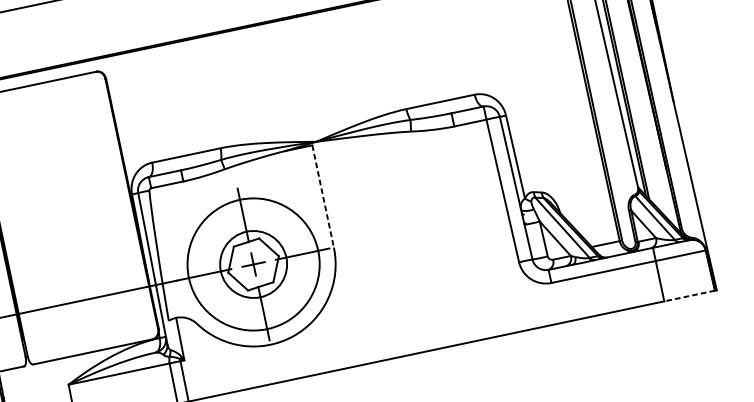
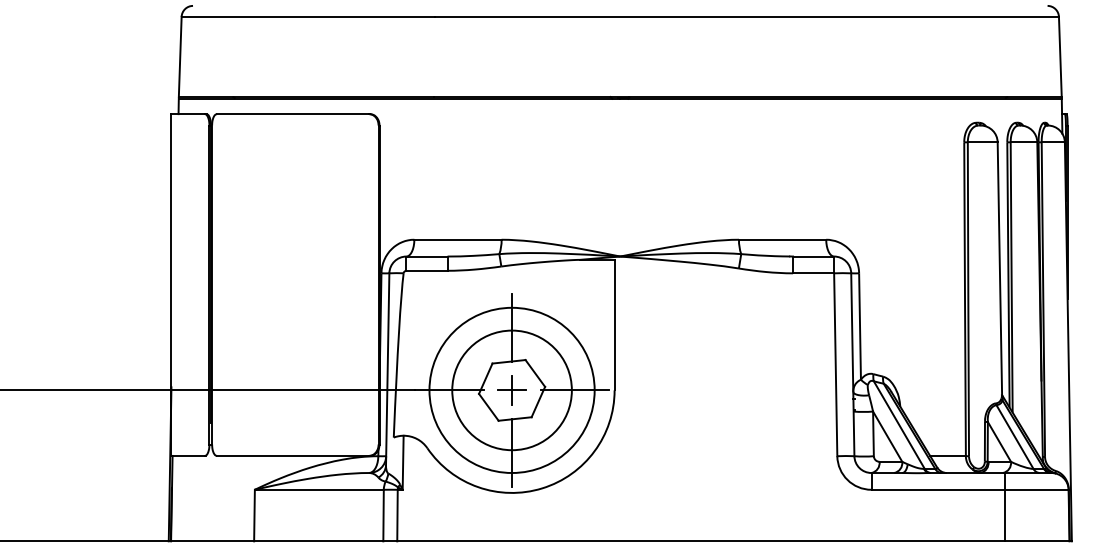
line: (323, 196) -> (614, 325), dashed -> solid
circle: (253, 264) -> (511, 390), size x1.43
line: (689, 296) -> (1036, 541), dashed -> solid

